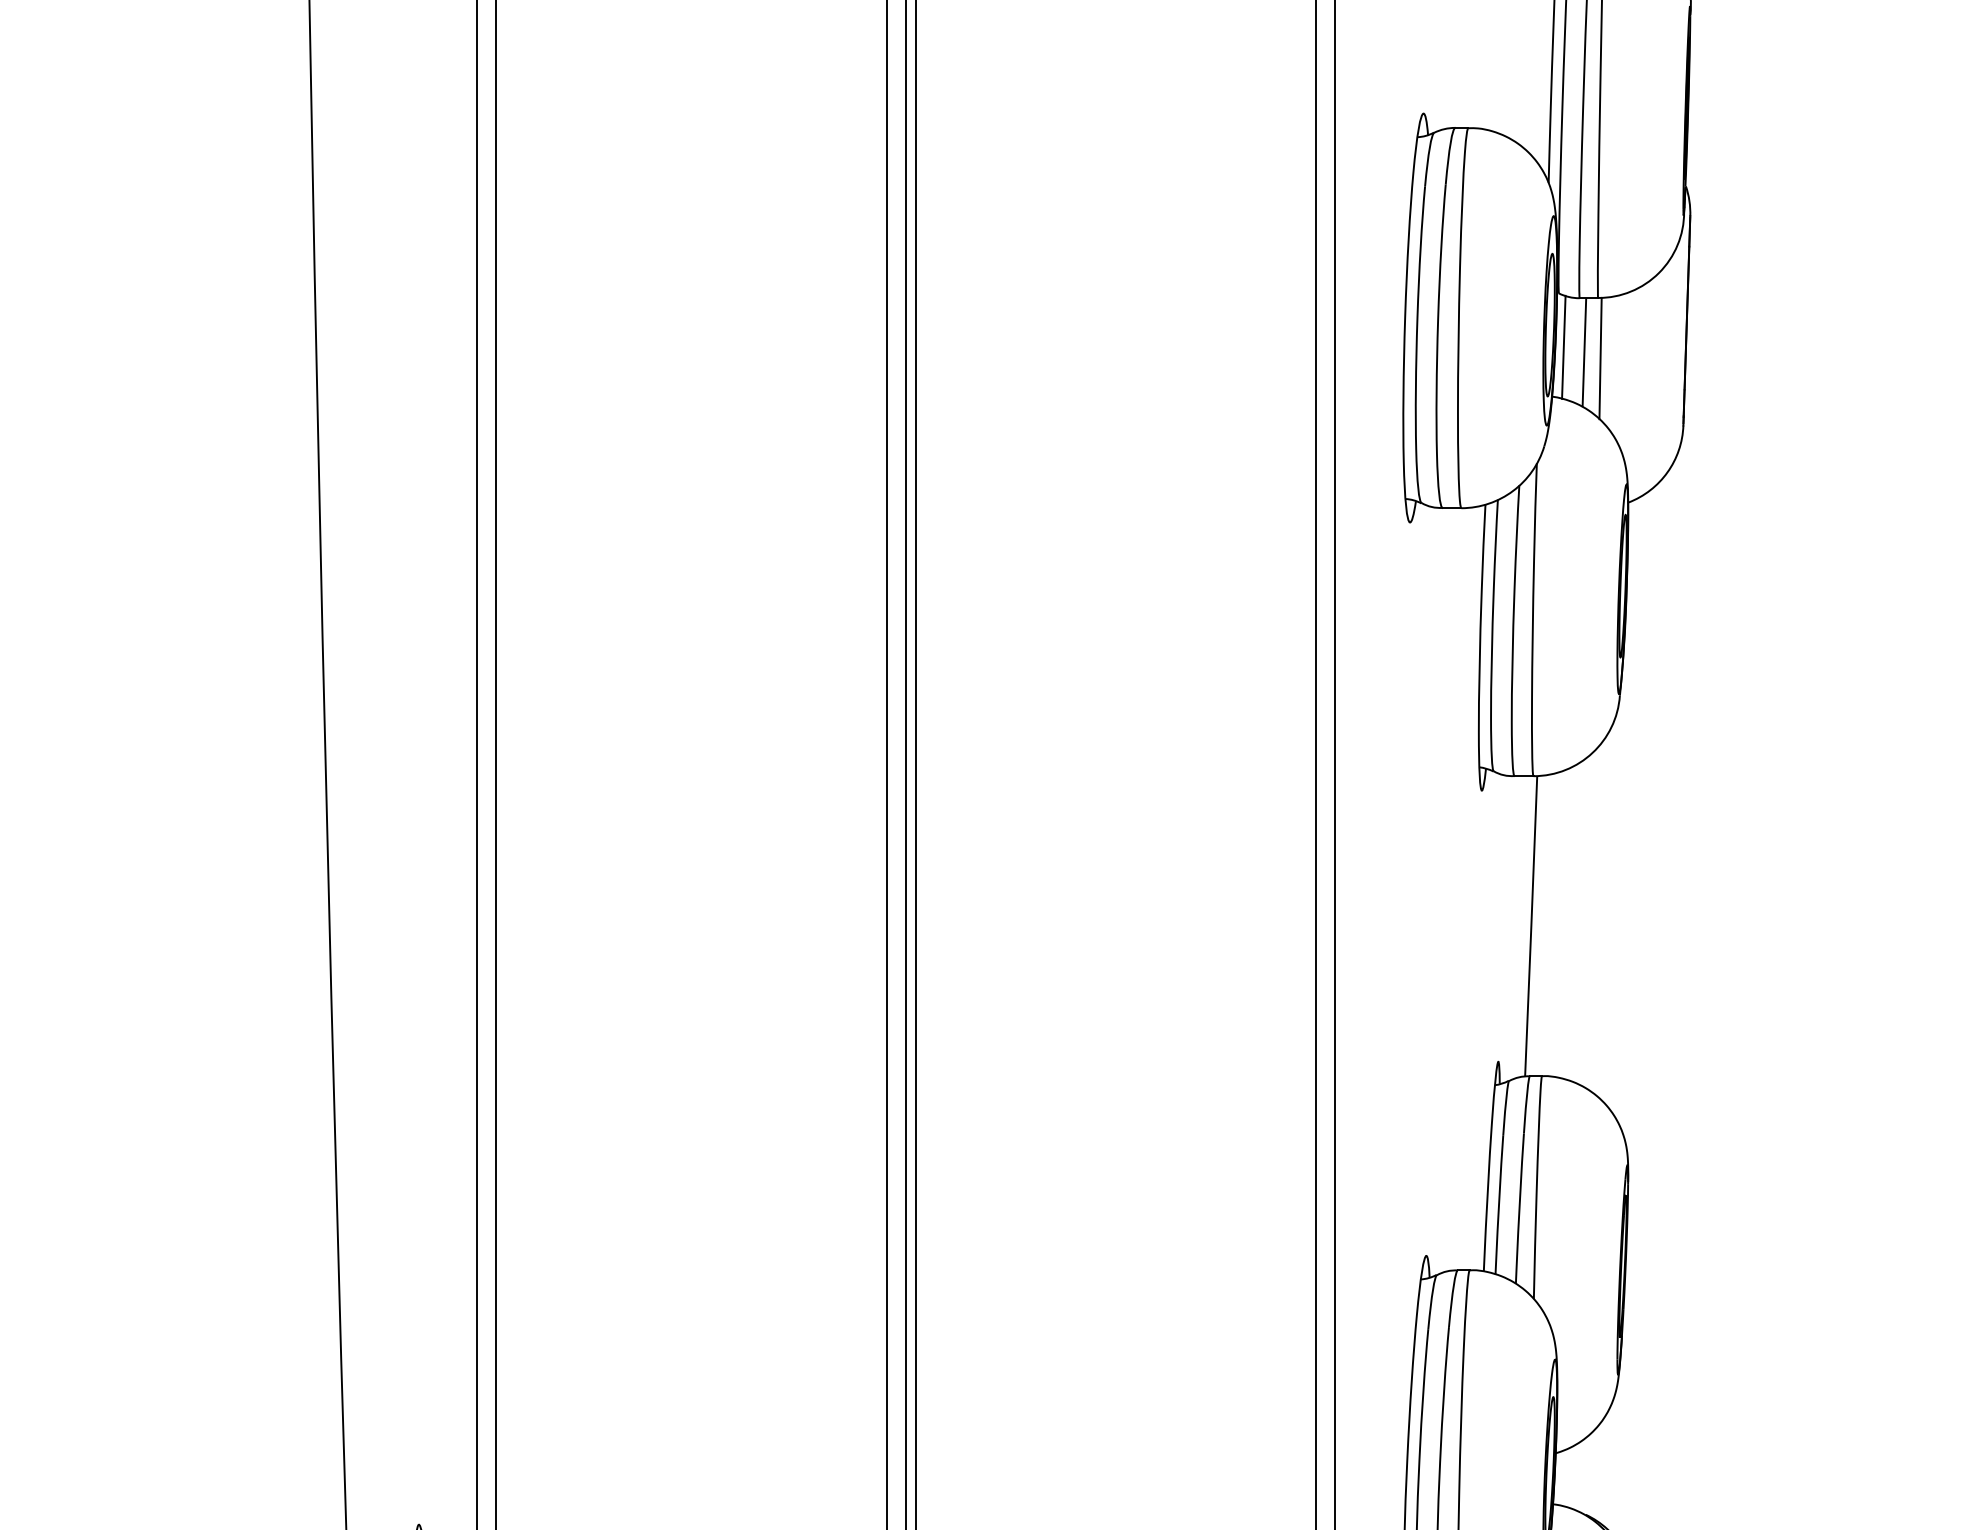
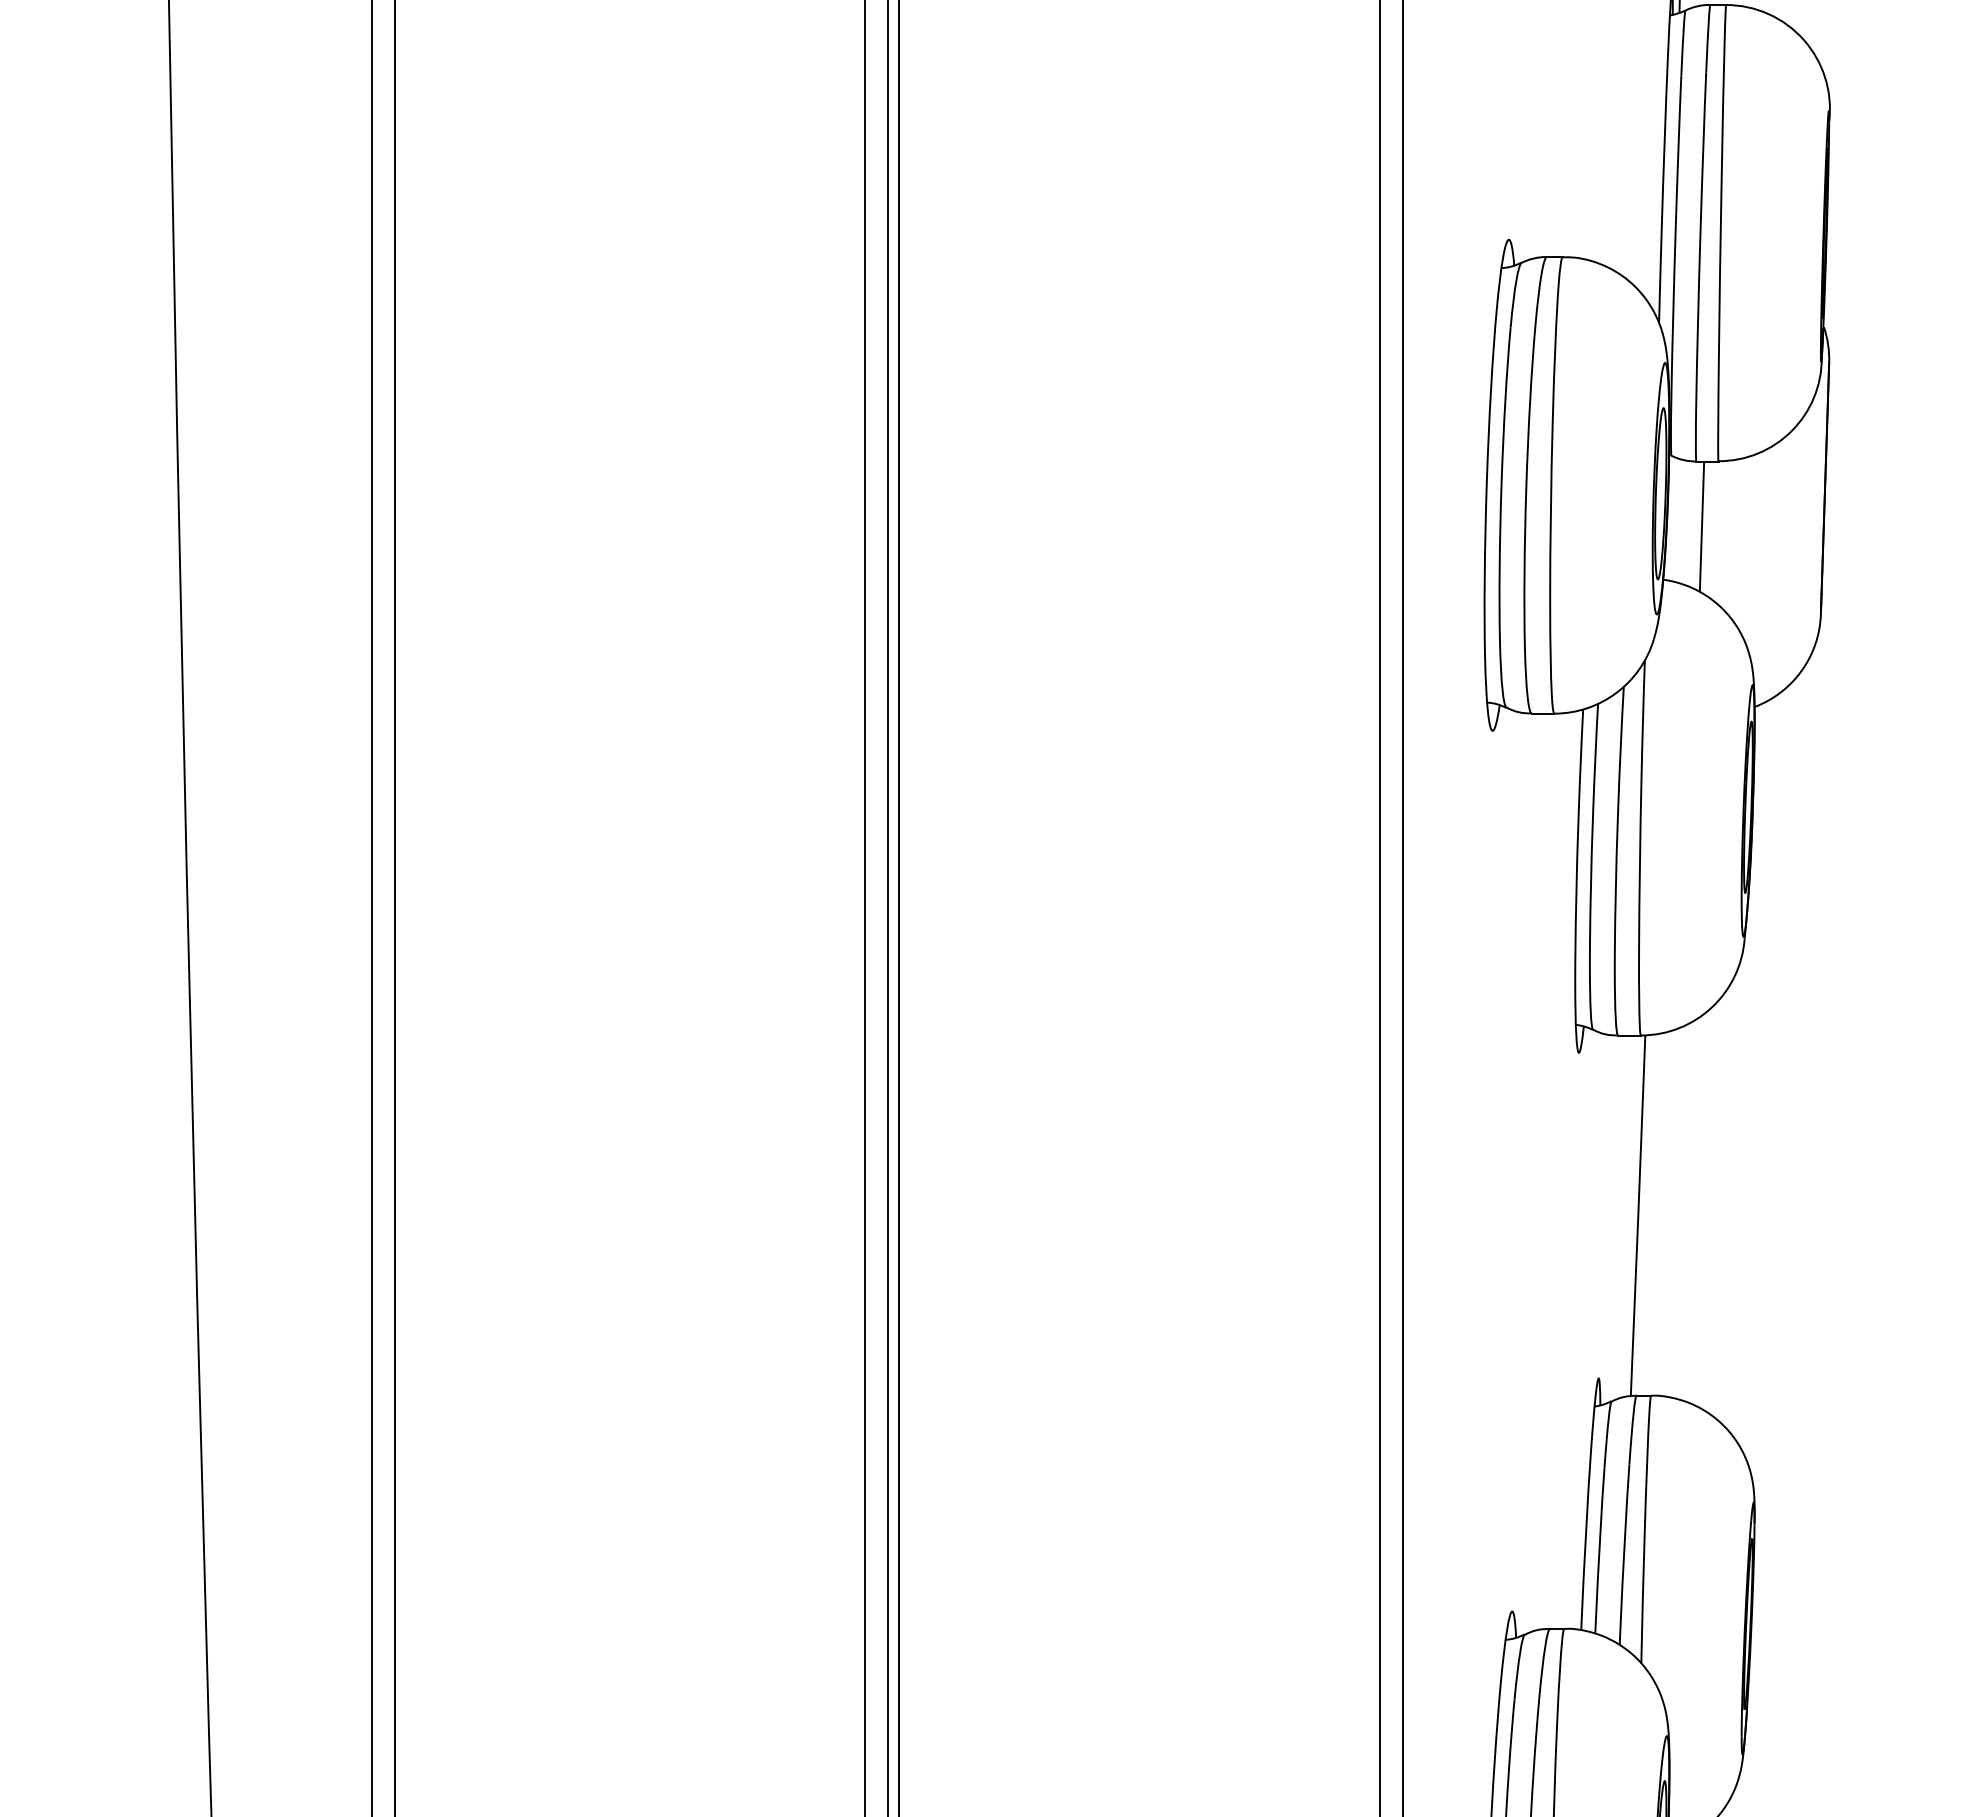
line: (1563, 346) -> (1676, 519), removed
line: (1600, 358) -> (1721, 533), removed

